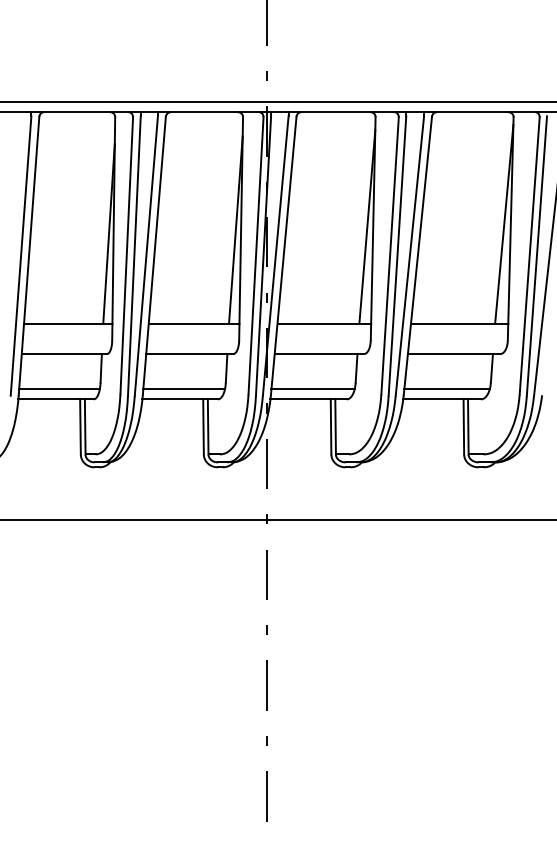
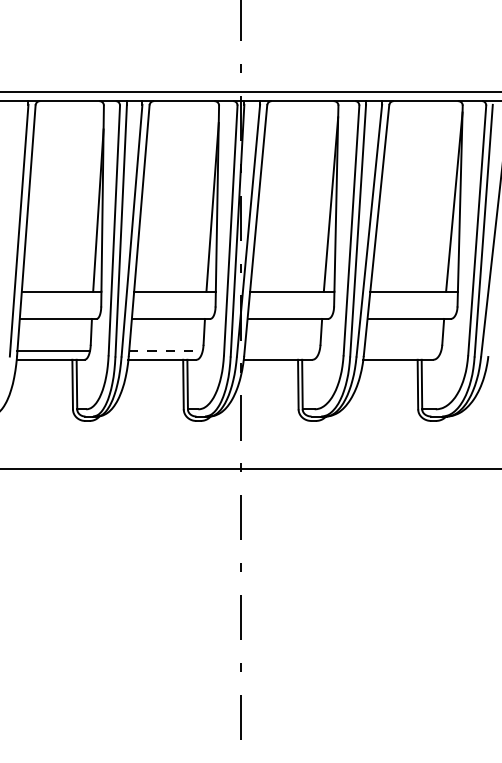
line: (184, 389) -> (166, 350), solid -> dashed
line: (312, 389) -> (281, 350), removed
line: (446, 389) -> (402, 350), removed

